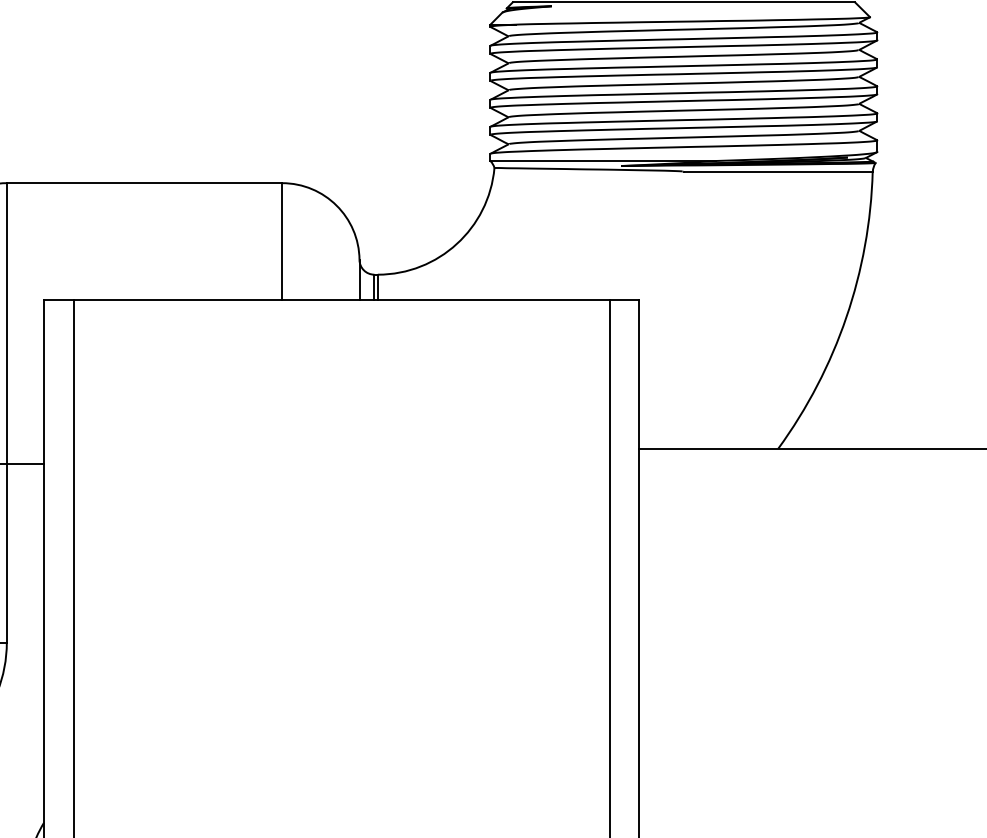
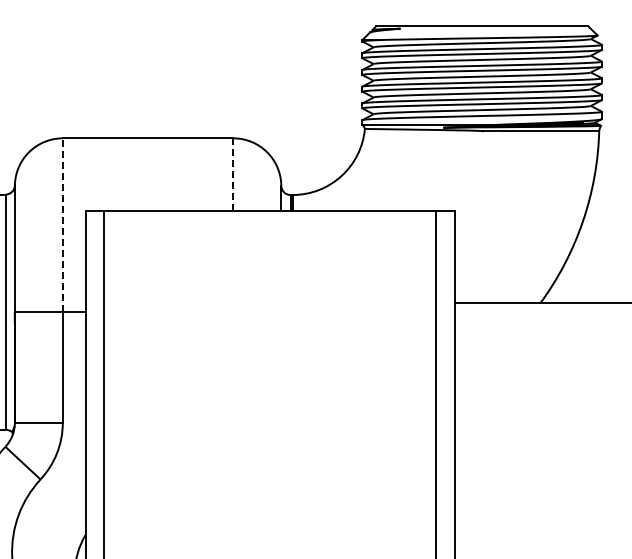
line: (282, 241) -> (233, 174), solid -> dashed
line: (6, 323) -> (62, 225), solid -> dashed

